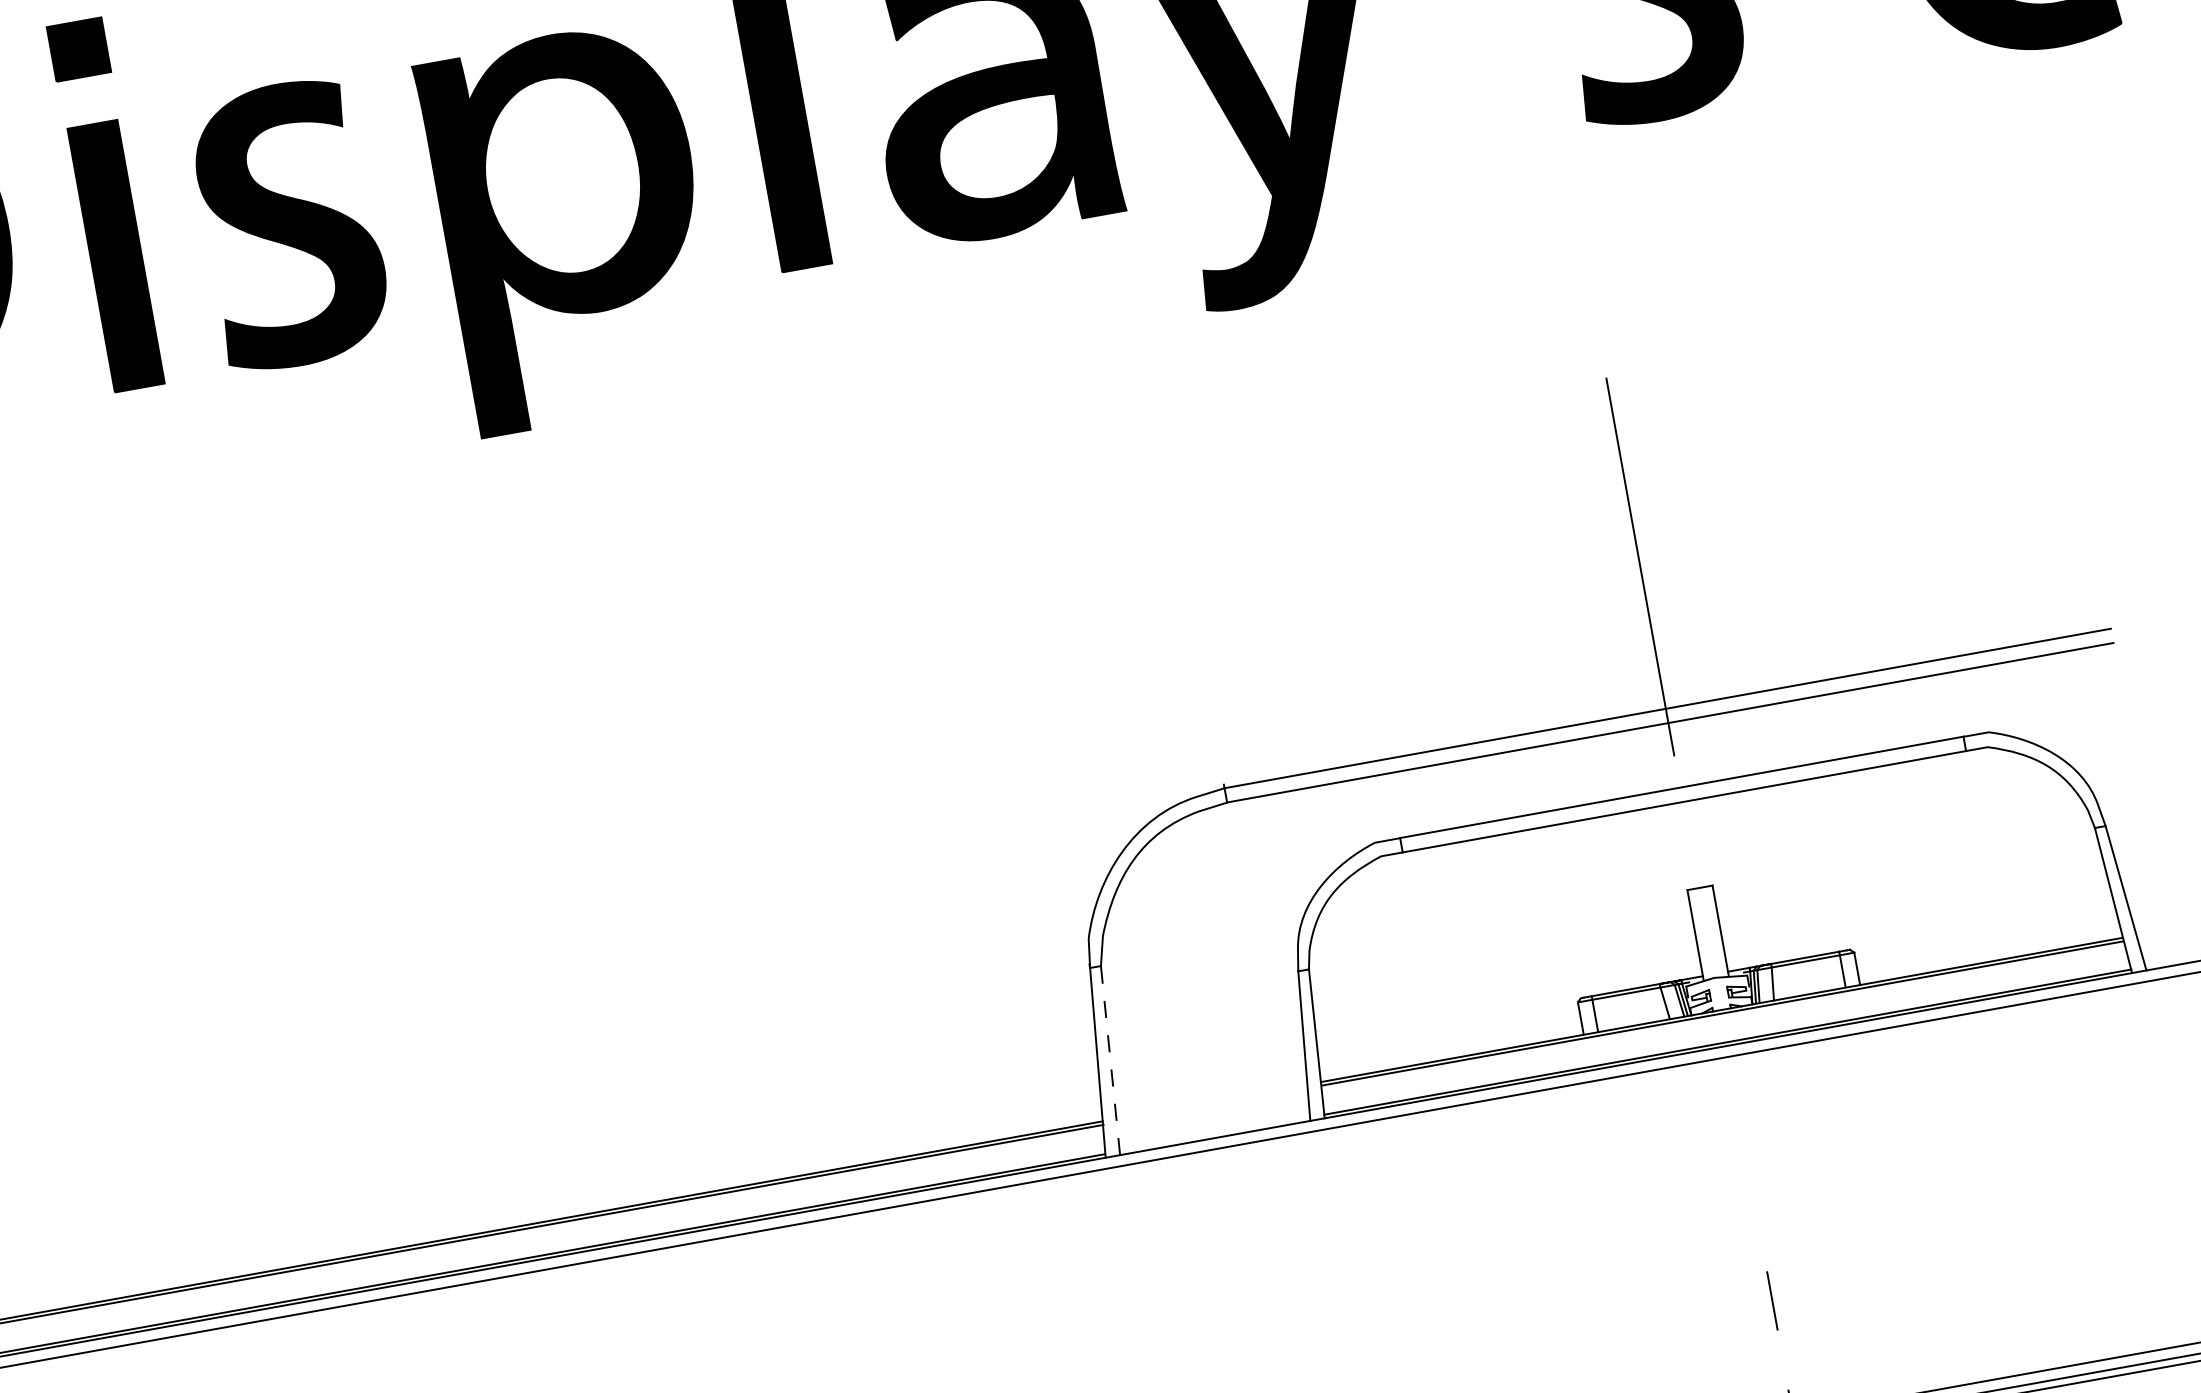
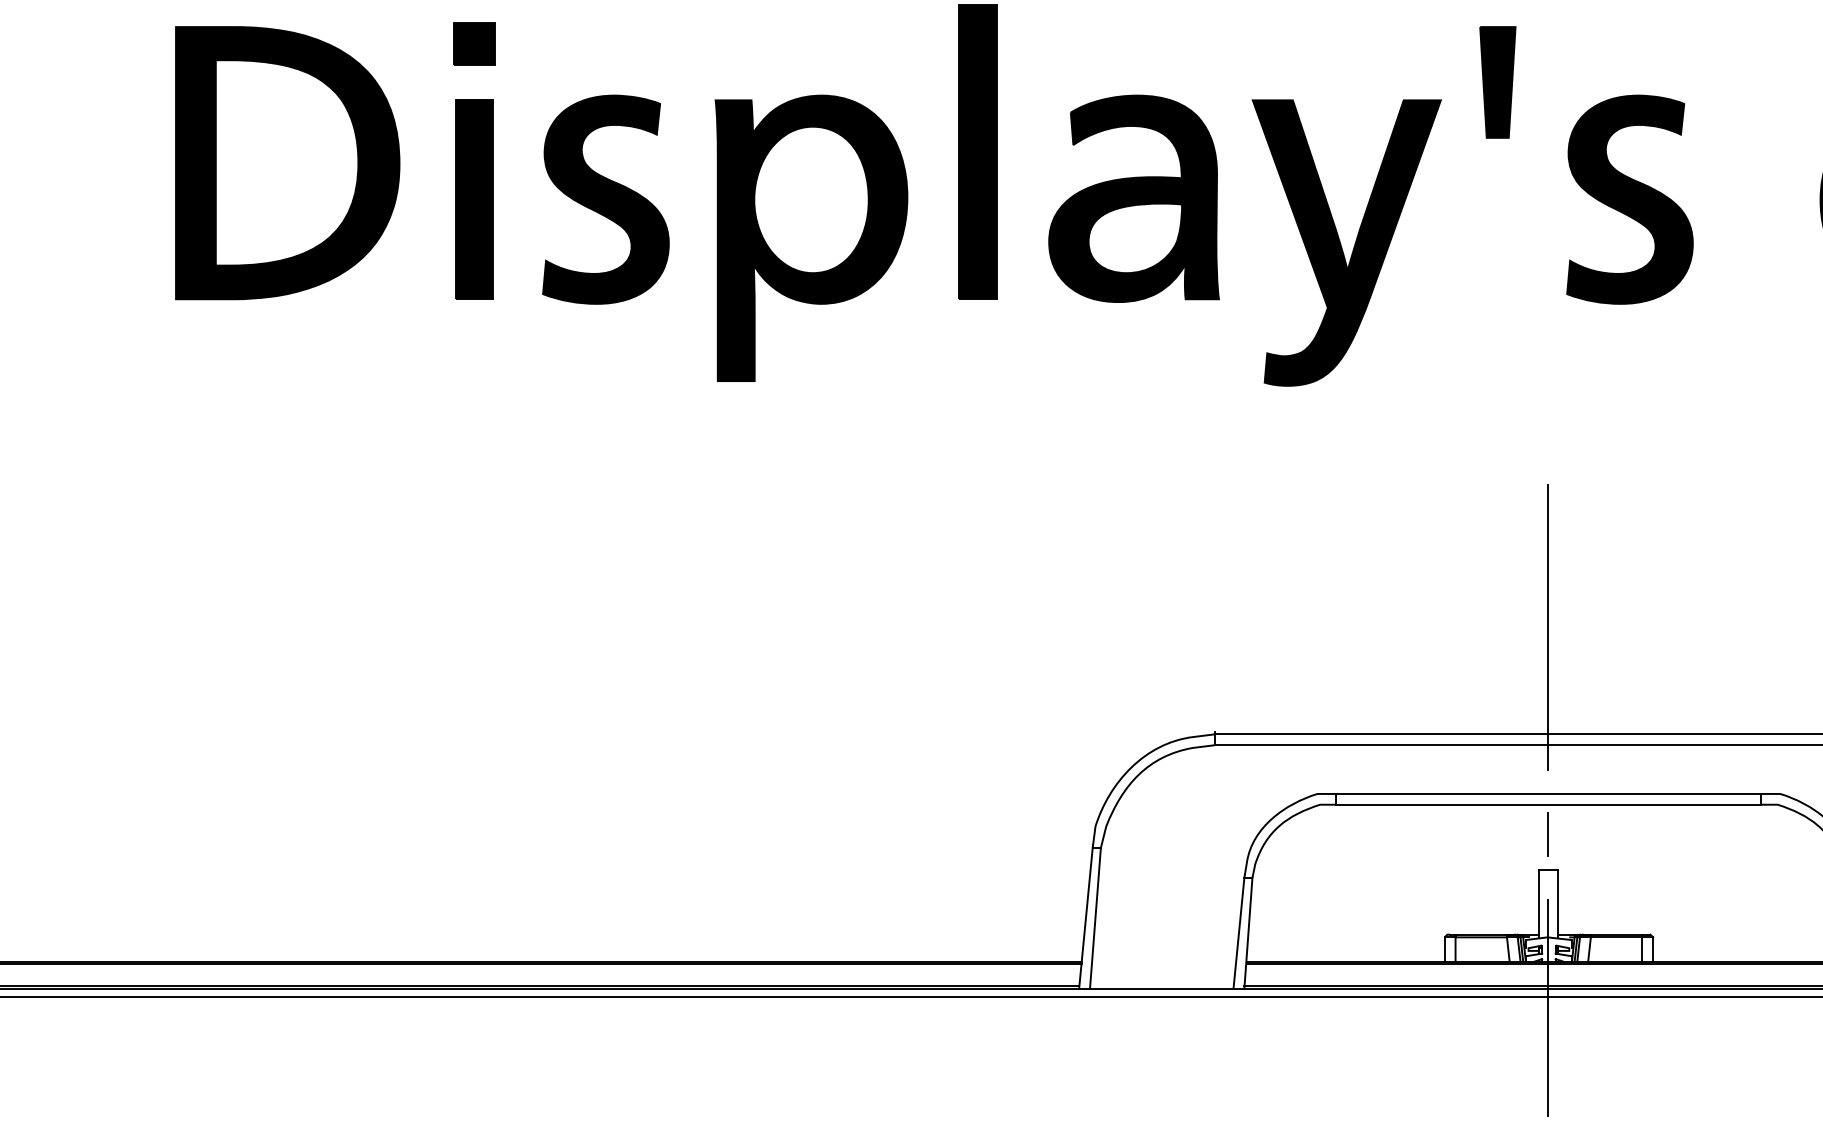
line: (1689, 841) -> (1547, 834), added
line: (1110, 1060) -> (1095, 918), dashed -> solid
line: (1730, 1070) -> (1547, 1007), added

